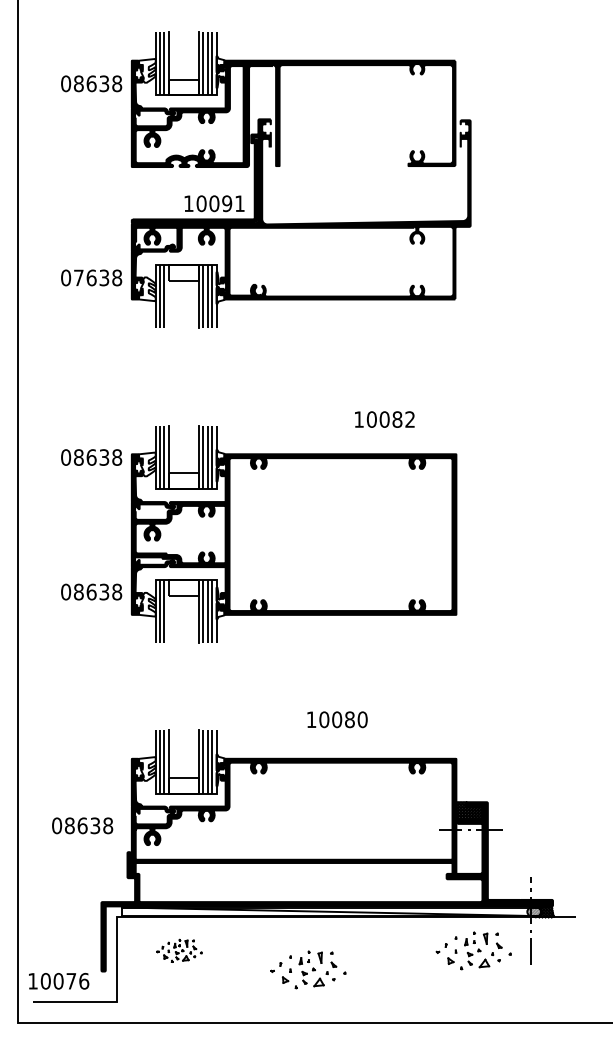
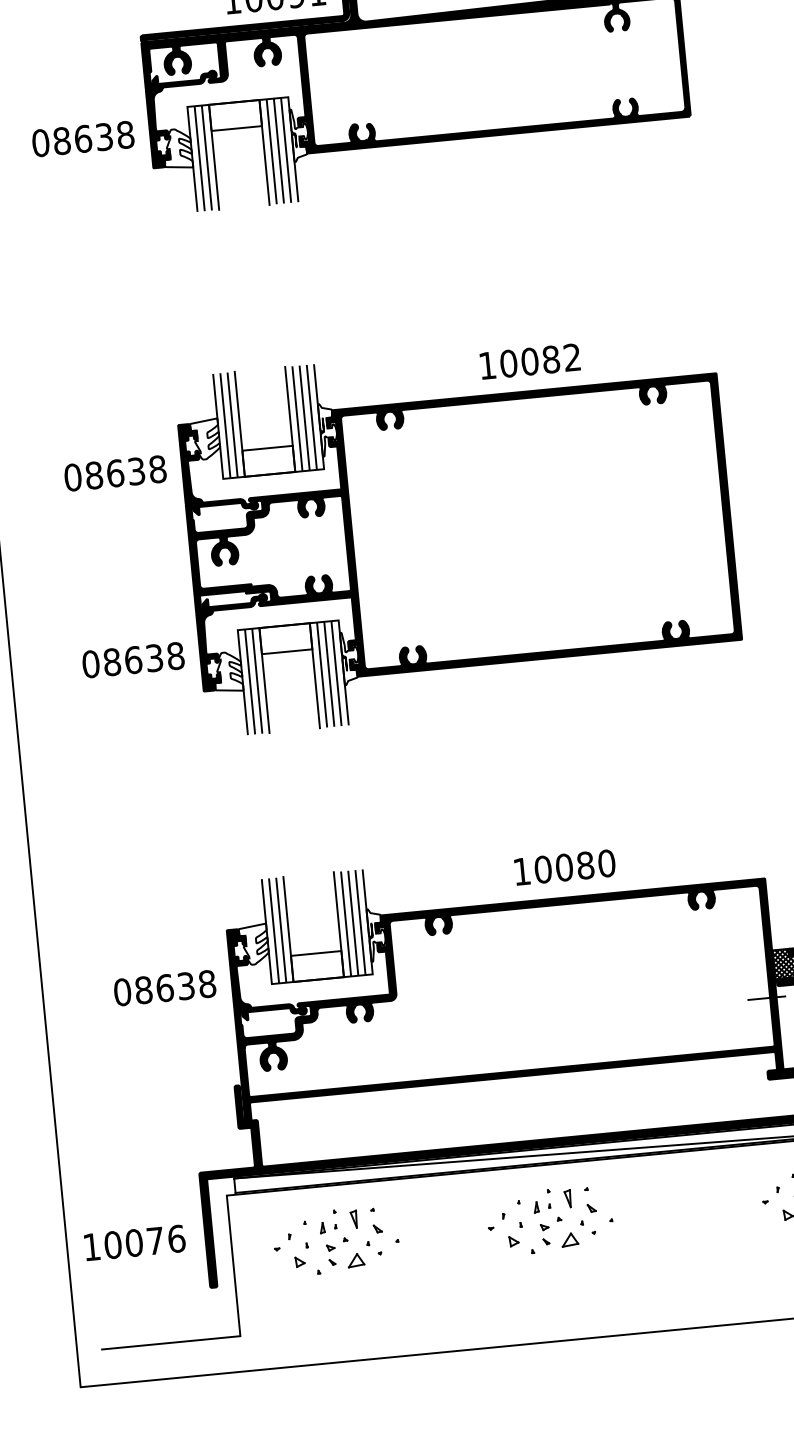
text: (78, 277) -> (61, 140), 07638 -> 08638
line: (168, 296) -> (213, 157), added
text: (384, 419) -> (529, 361), moved
text: (91, 457) -> (115, 473), moved
line: (168, 611) -> (264, 680), added
text: (337, 719) -> (564, 867), moved
text: (82, 825) -> (164, 987), moved
part: (179, 950) -> (336, 1240), size x1.67
part: (308, 969) -> (550, 1220), moved
text: (59, 981) -> (135, 1243), moved

